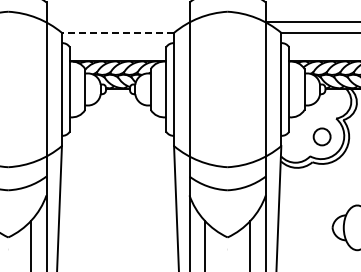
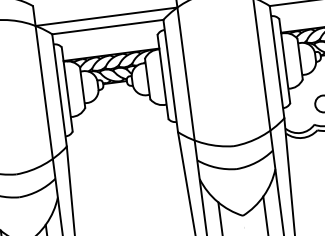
line: (117, 22) -> (106, 16), added
line: (117, 32) -> (107, 26), dashed -> solid

